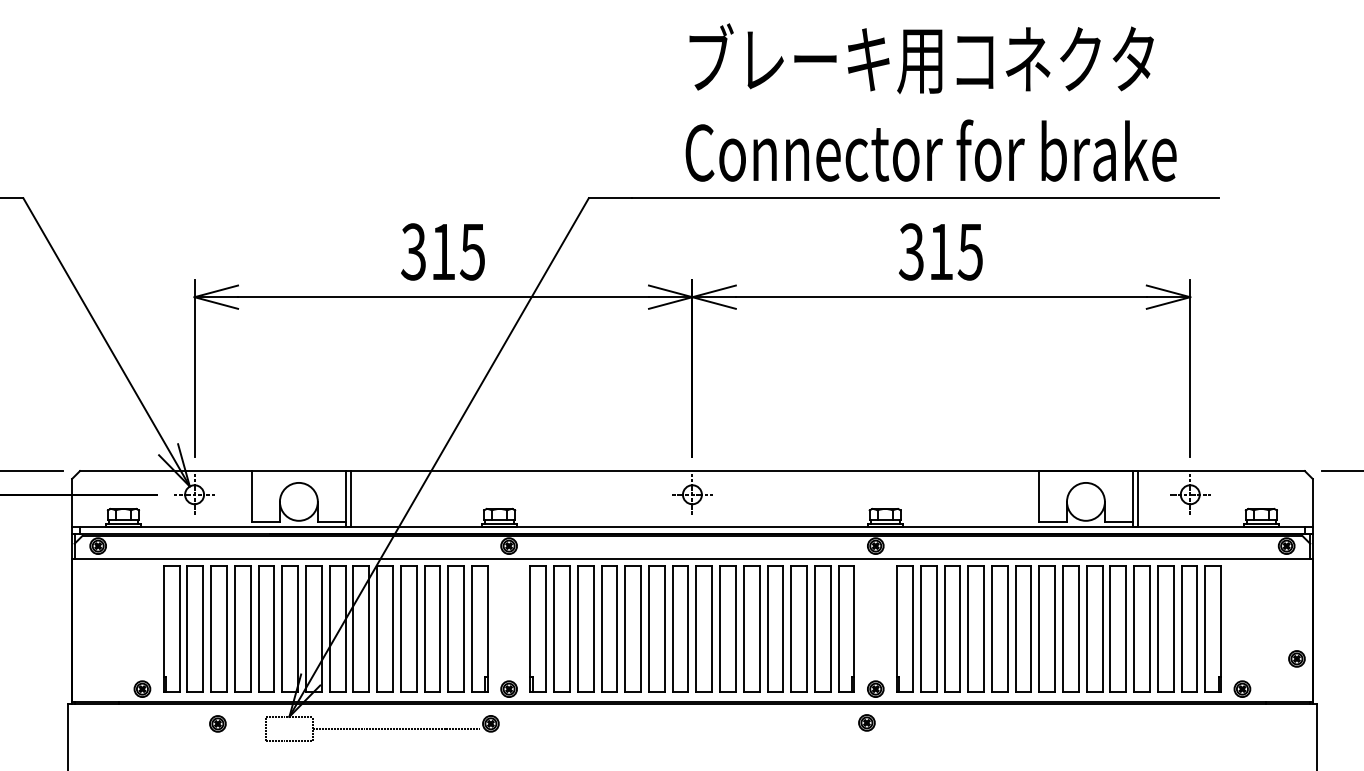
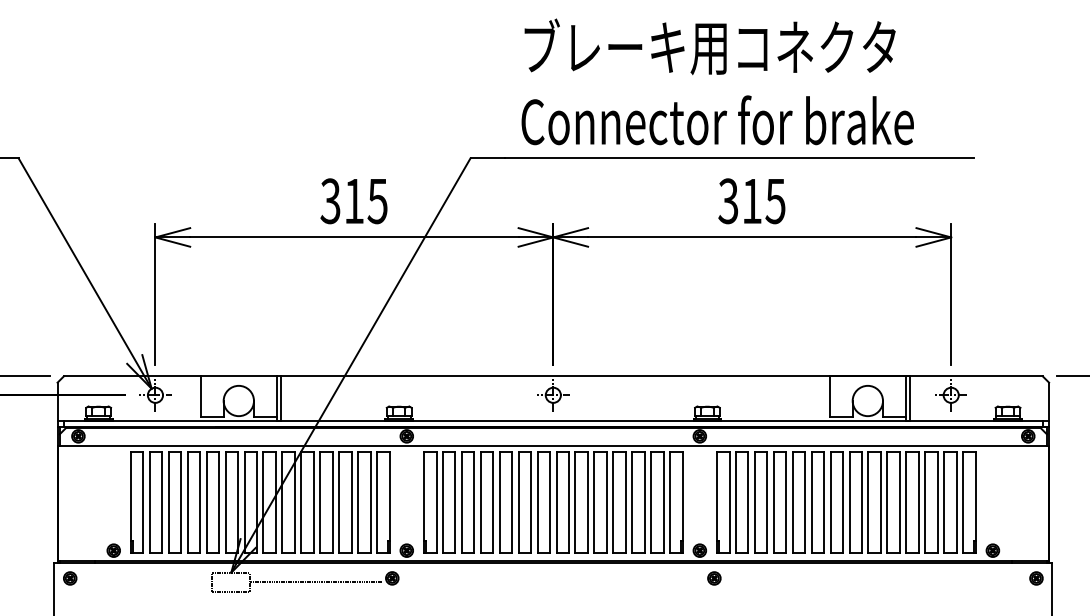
text: (930, 102) -> (717, 81), moved
part: (1296, 658) -> (1036, 578), moved
part: (866, 722) -> (714, 578), moved
part: (217, 723) -> (69, 578), moved

